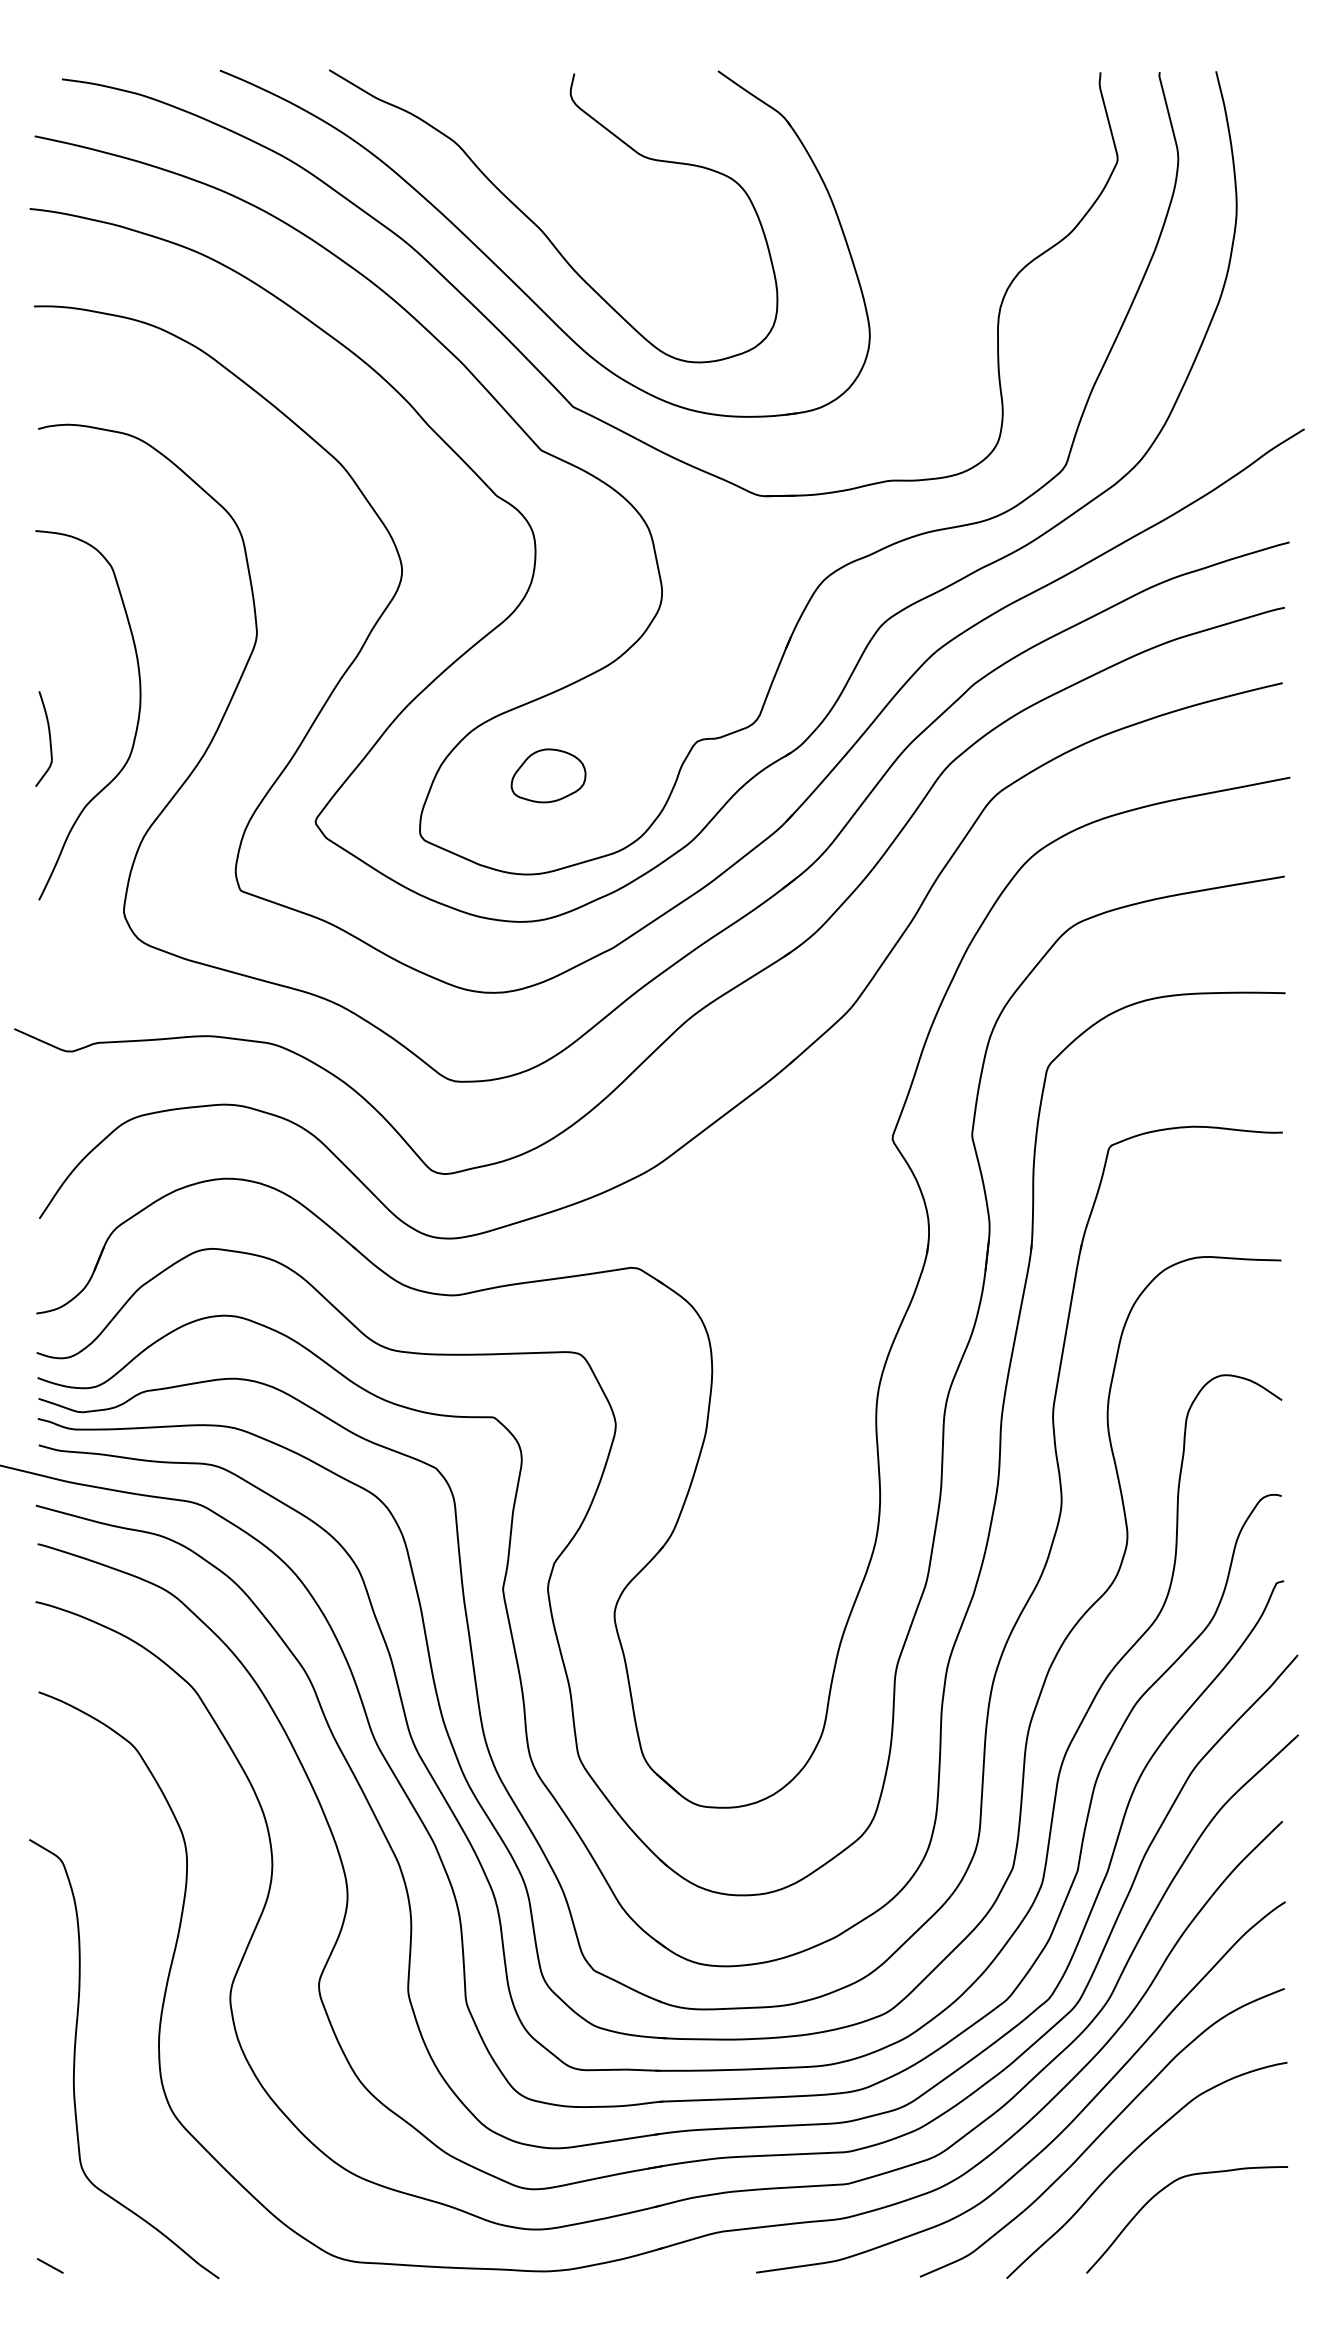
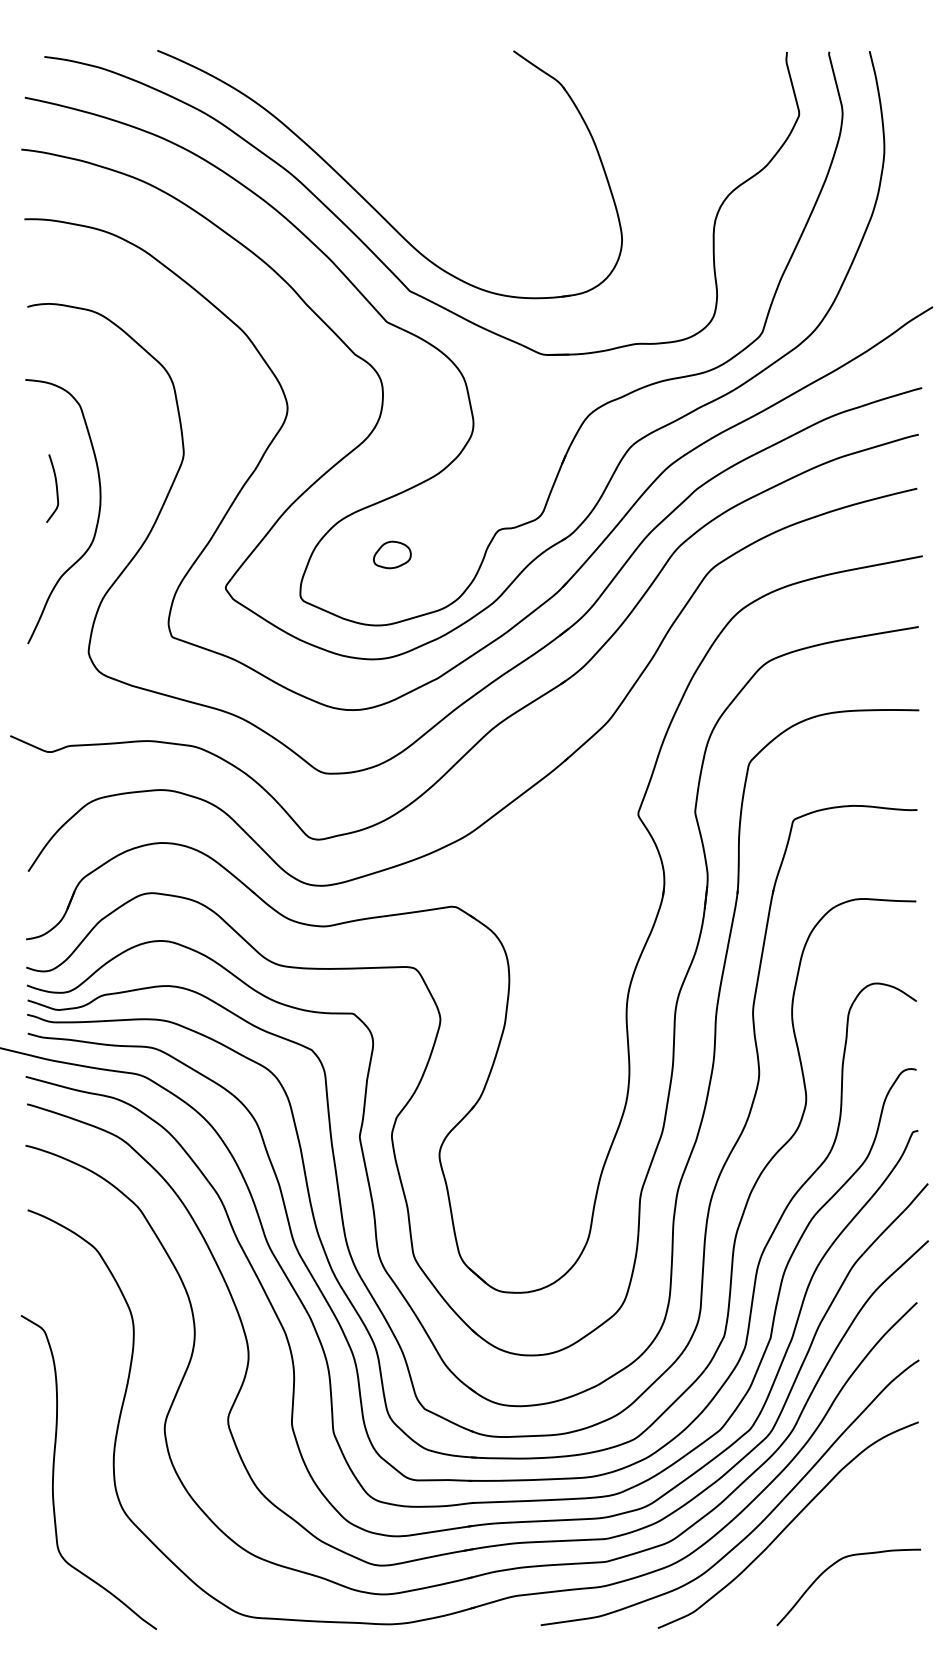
curve: (540, 227) -> (386, 162), removed
curve: (48, 736) -> (55, 486), moved
part: (548, 775) -> (392, 554), size x0.7
curve: (1133, 2154) -> (810, 1540), removed
line: (49, 2266) -> (35, 1620), removed

